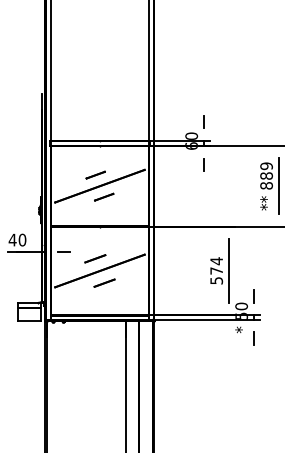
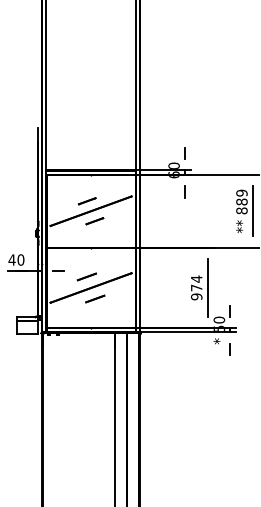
text: (216, 280) -> (196, 296), 574 -> 974

